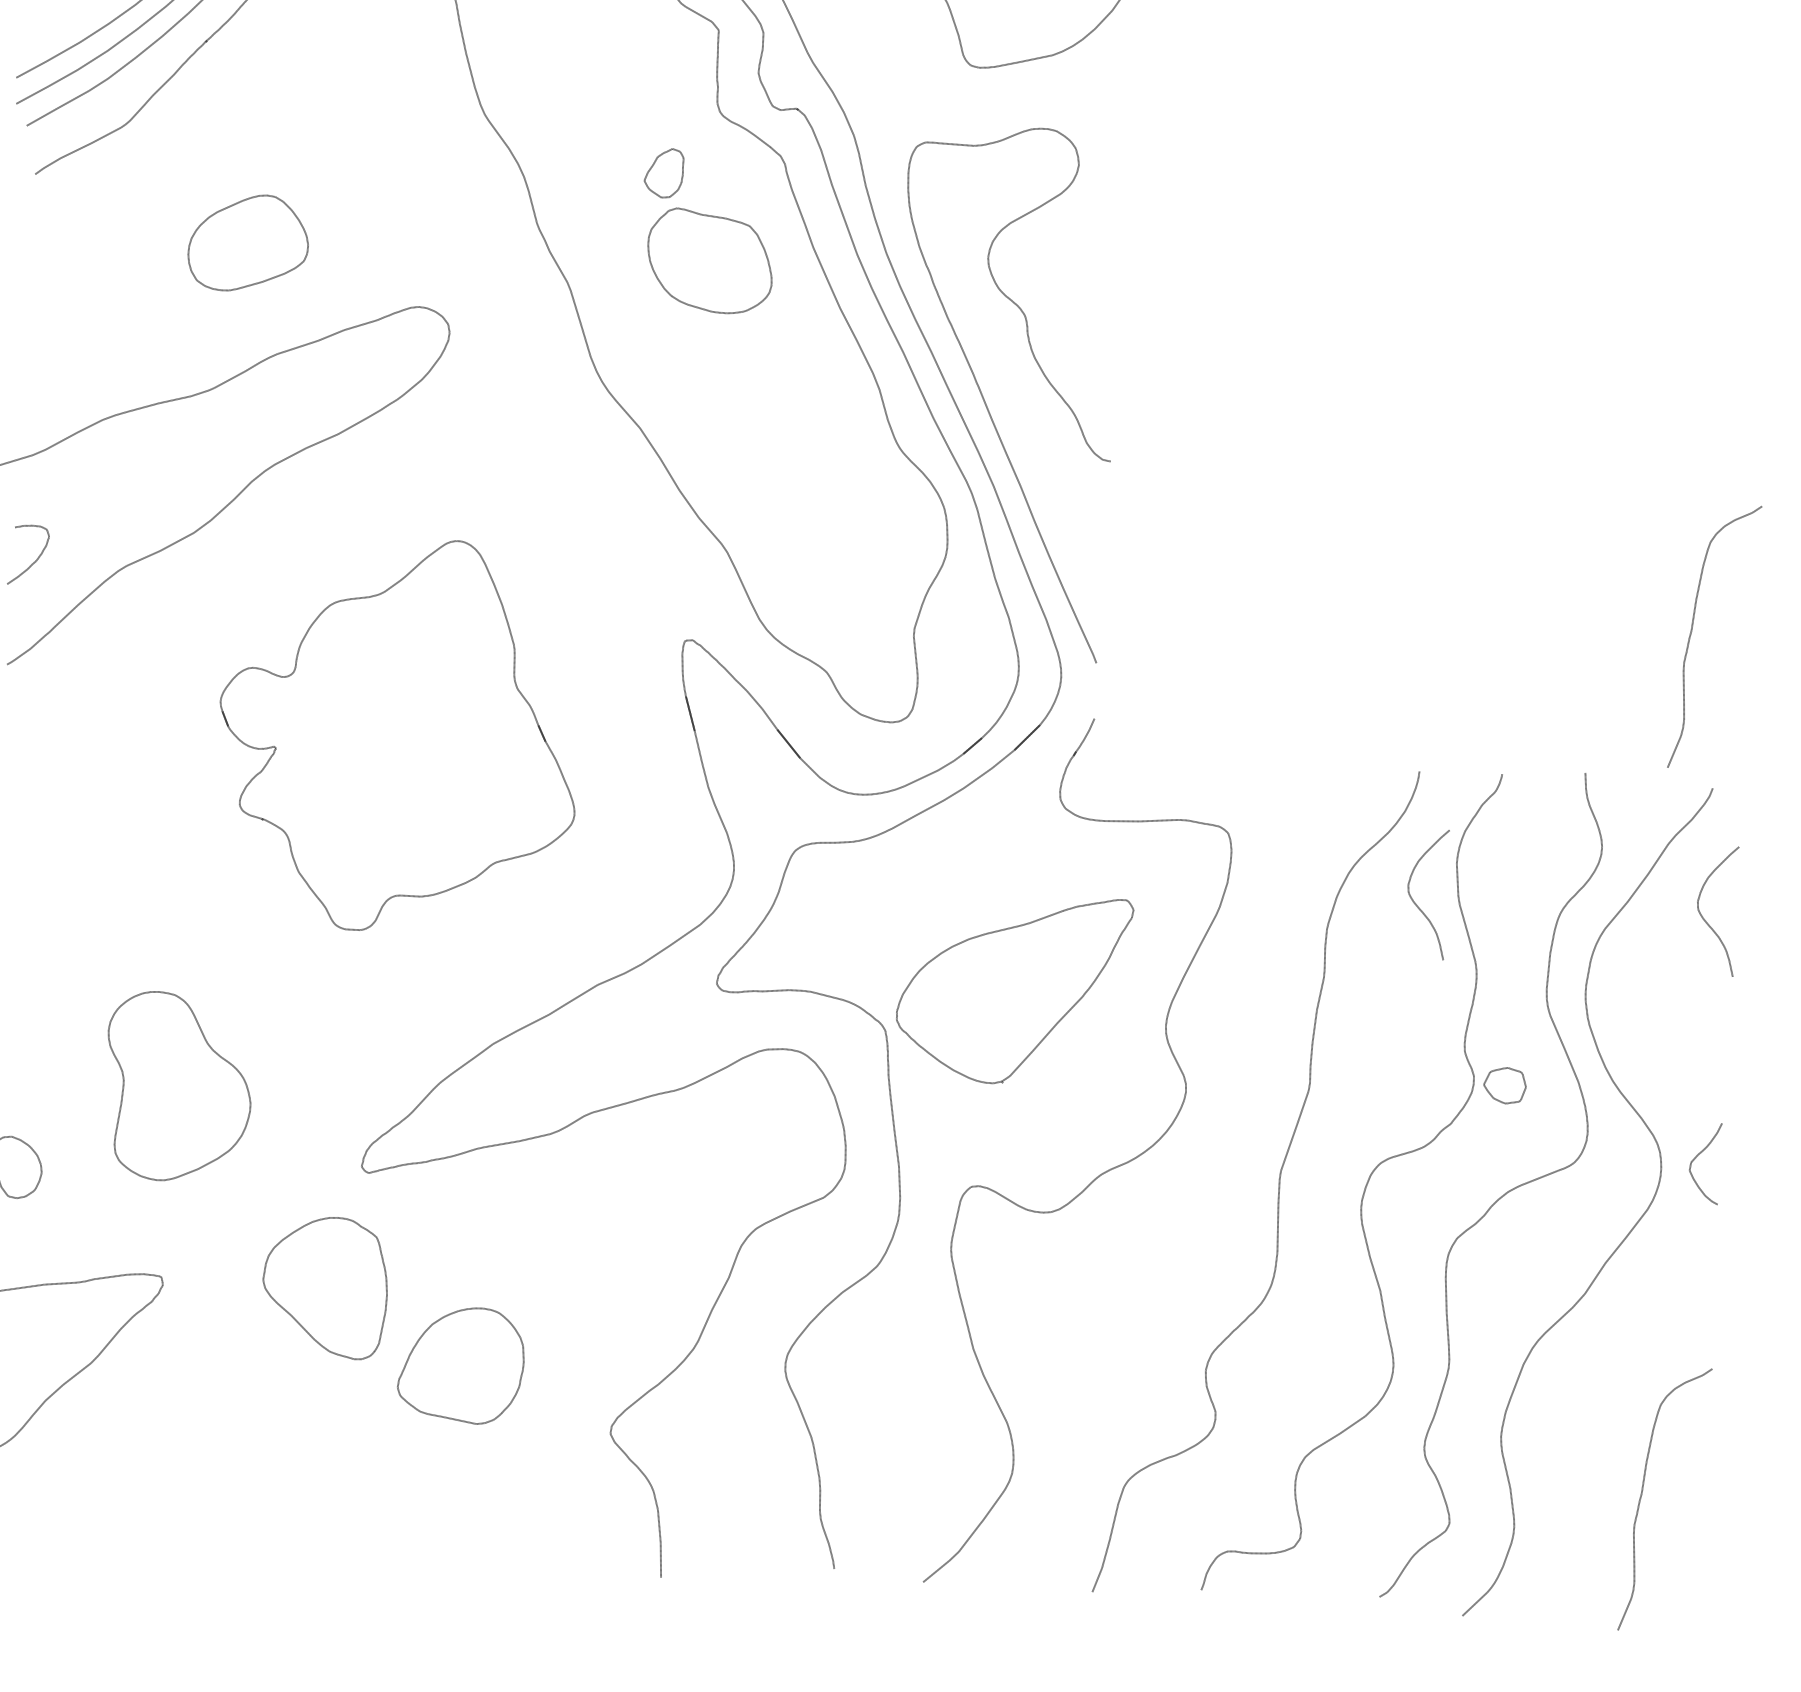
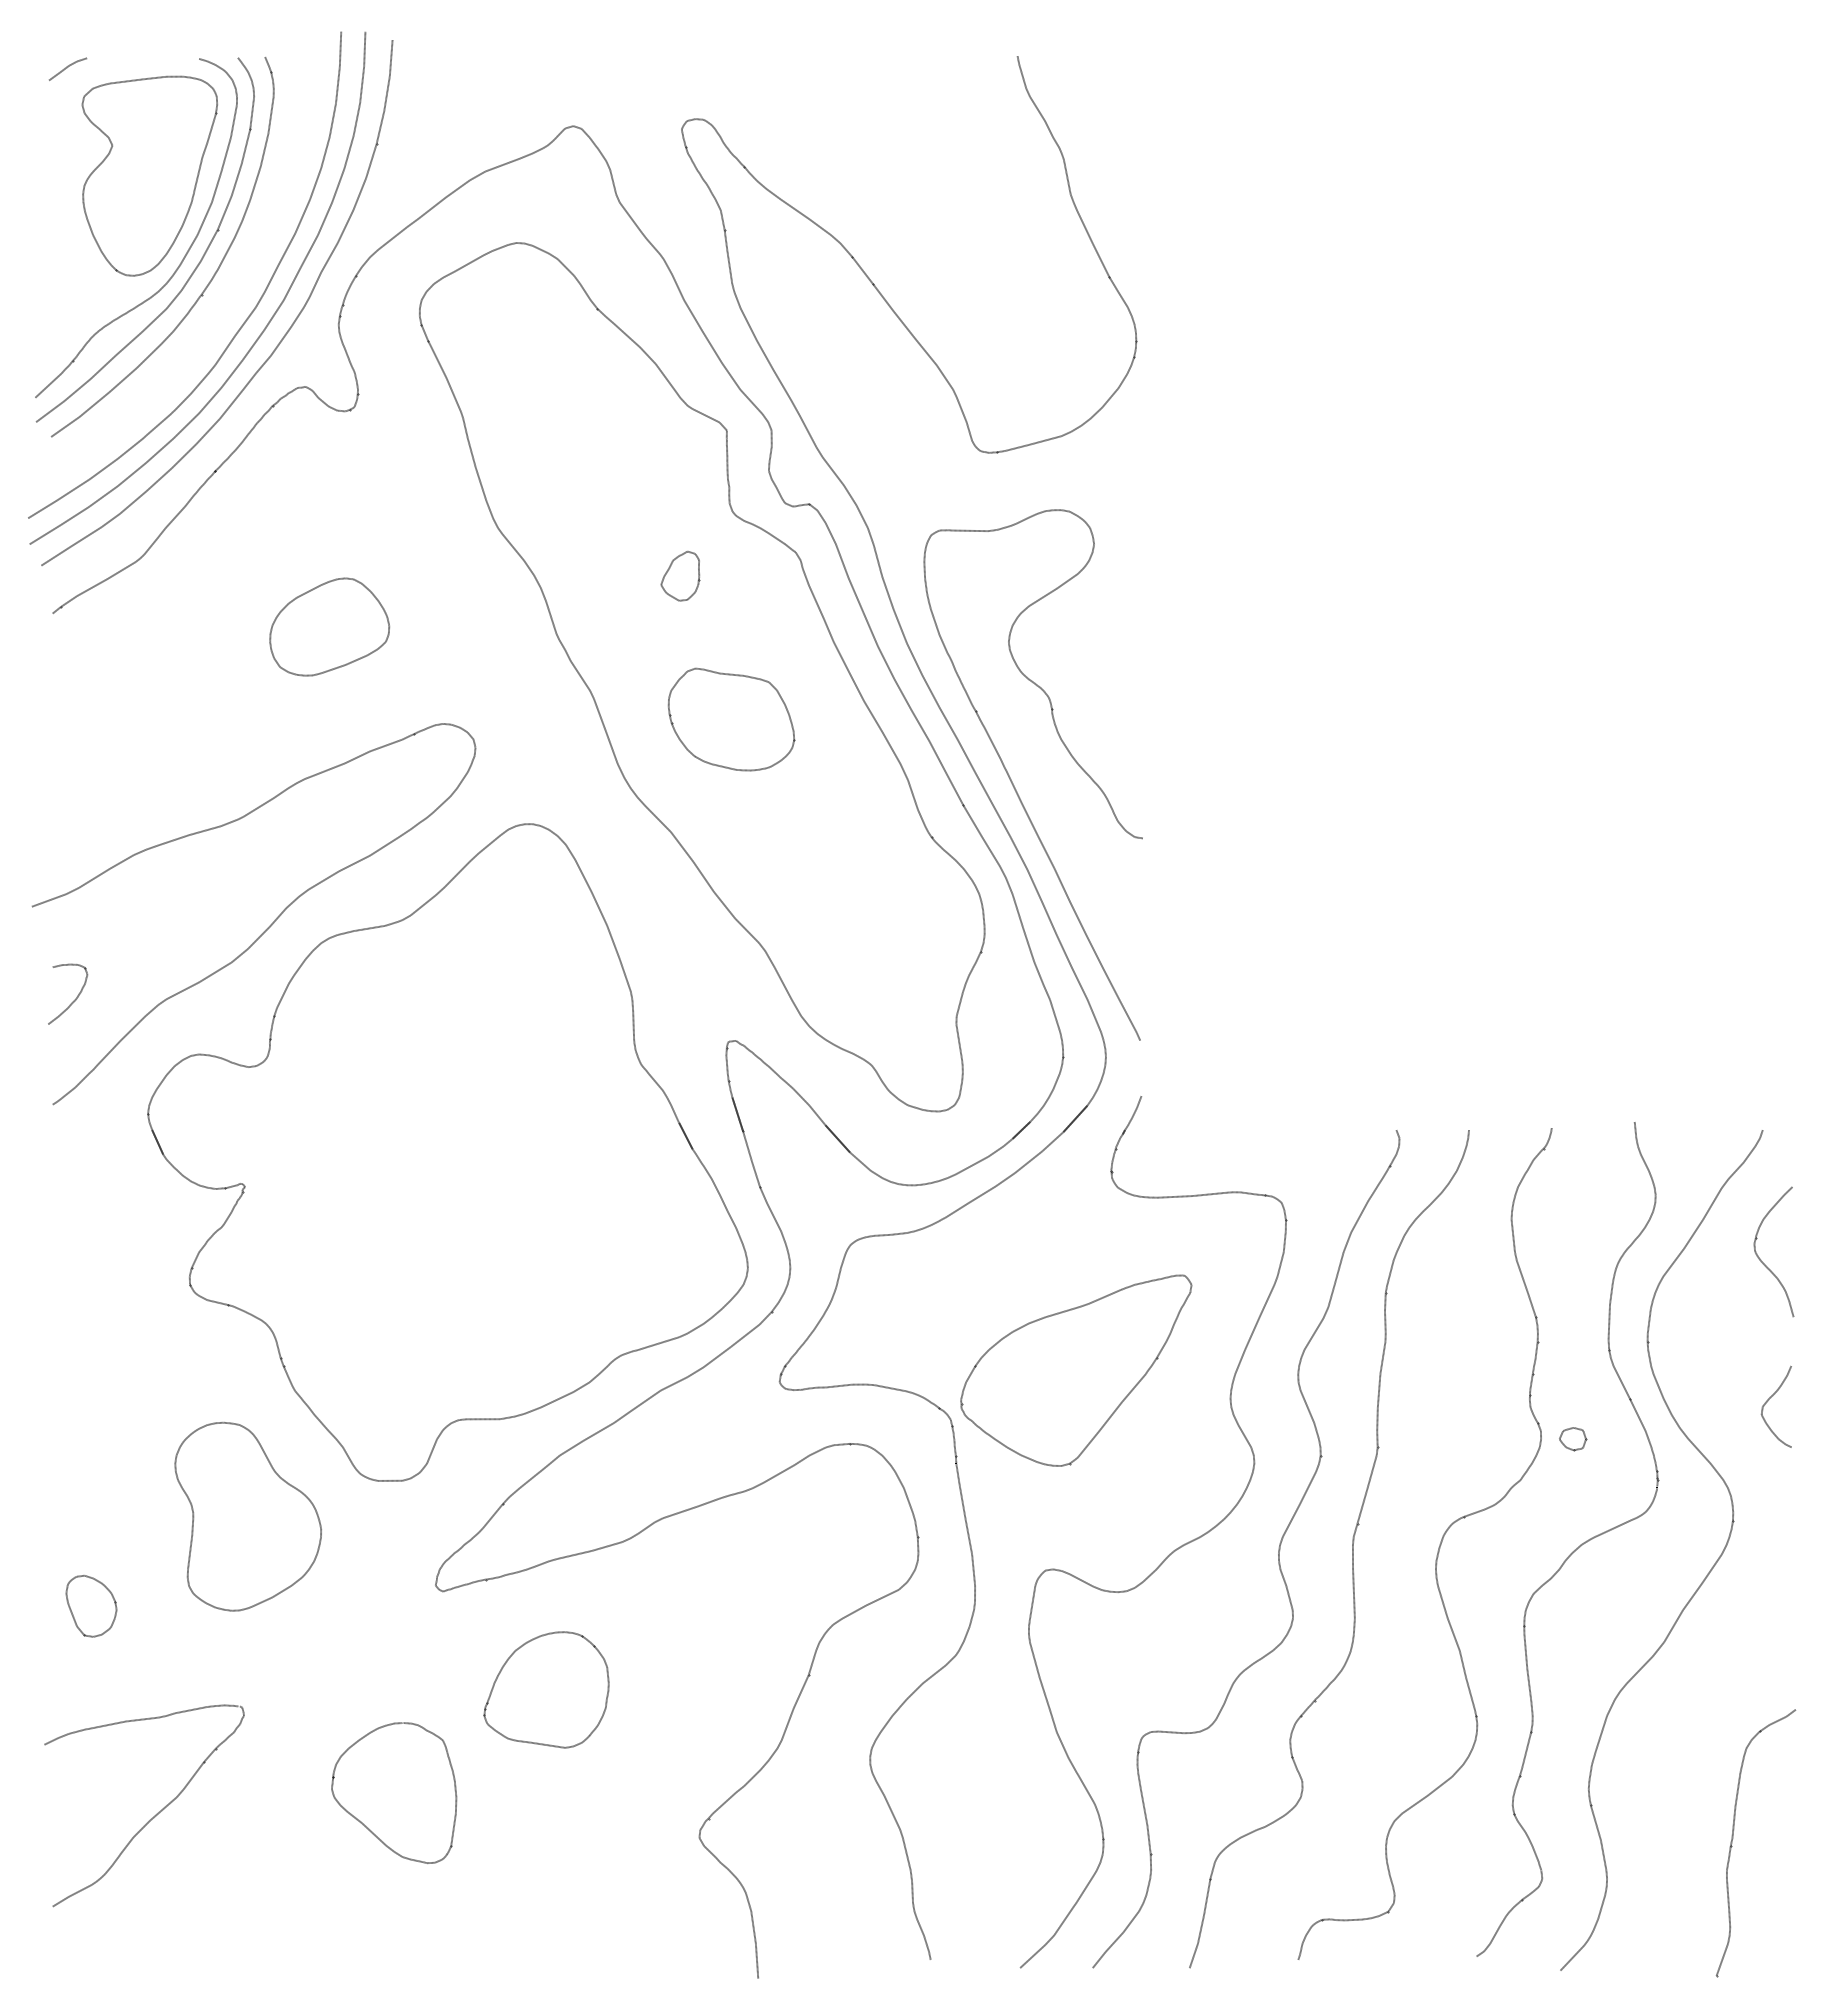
part: (248, 242) -> (329, 626), moved
part: (710, 261) -> (731, 719), moved
curve: (1692, 631) -> (1733, 974), removed
part: (398, 735) -> (447, 1152), size x1.67
curve: (1413, 899) -> (1470, 1258), removed
part: (1506, 1086) -> (1573, 1439), size x0.62
curve: (1697, 1157) -> (1768, 1401), moved
curve: (1205, 1179) -> (1278, 1549), added
part: (325, 1286) -> (394, 1792), moved
part: (461, 1364) -> (546, 1689), moved

